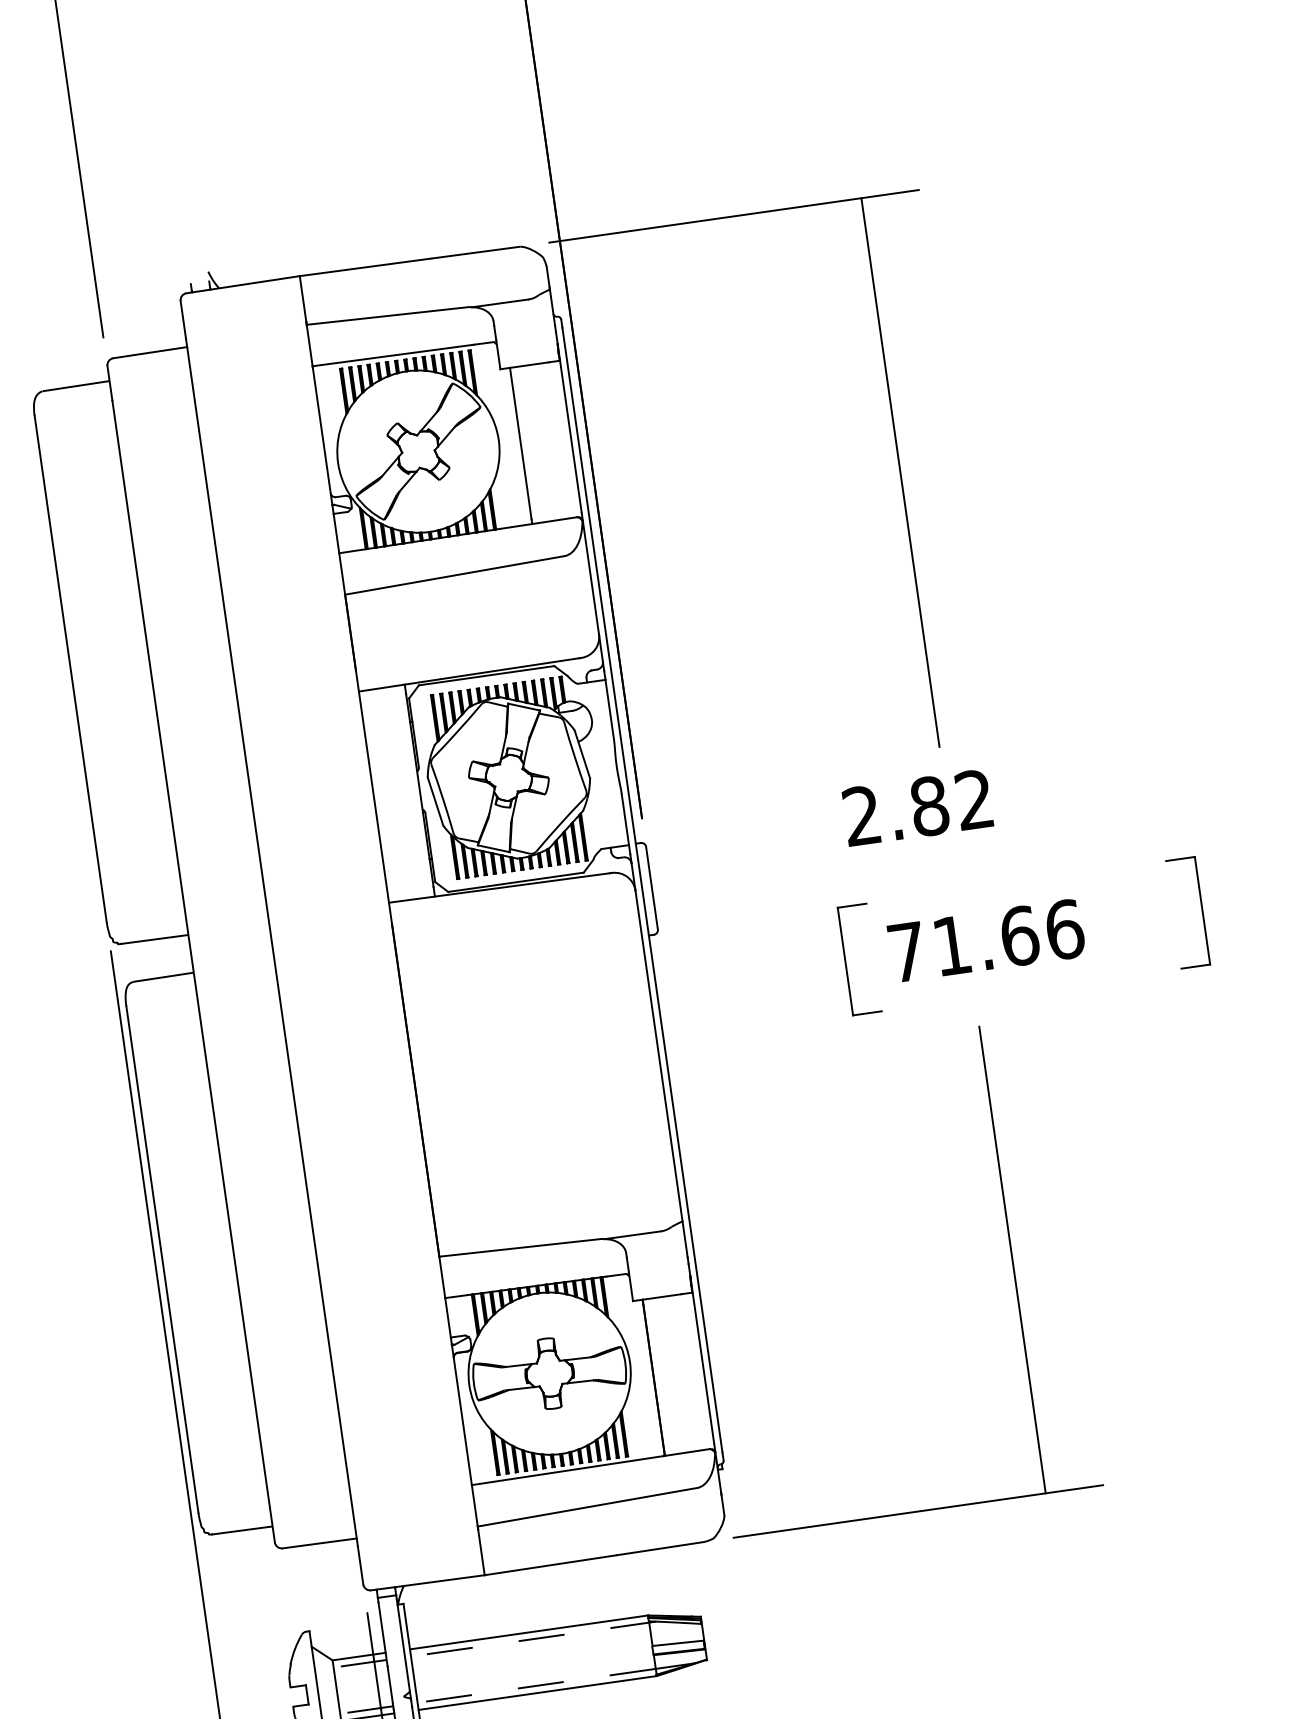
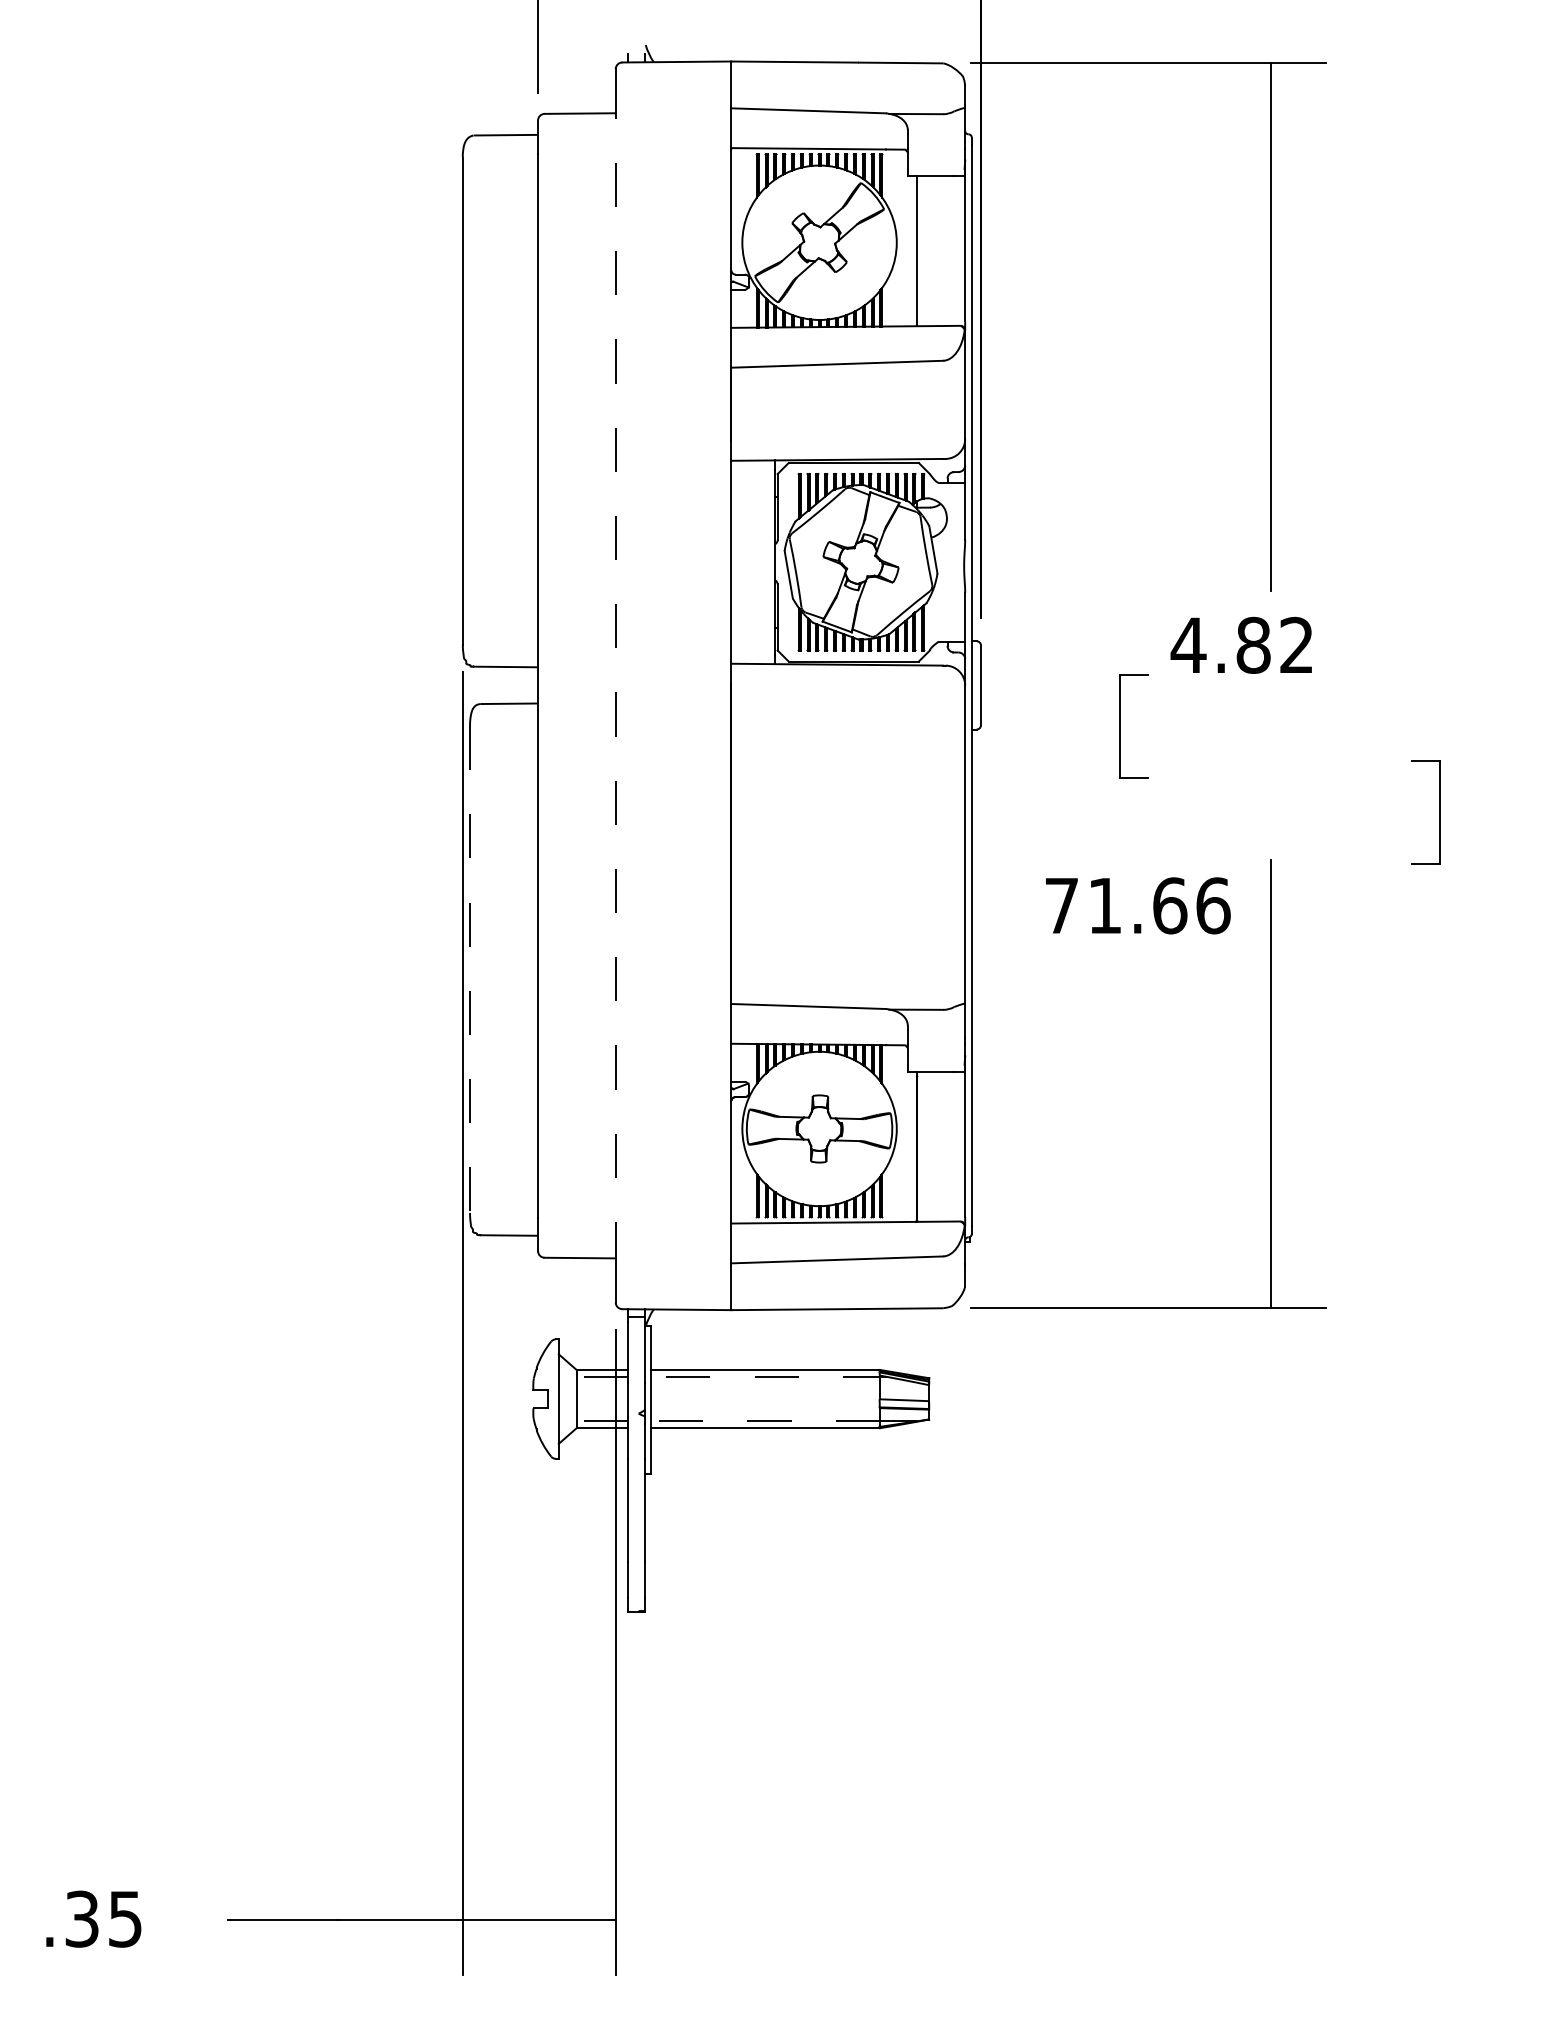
text: (861, 814) -> (1188, 644), 2.82 -> 4.82
part: (1202, 910) -> (1439, 812), moved
text: (986, 940) -> (1138, 905), moved
line: (271, 942) -> (615, 685), solid -> dashed
part: (845, 961) -> (1120, 726), moved
line: (162, 1259) -> (470, 969), solid -> dashed

